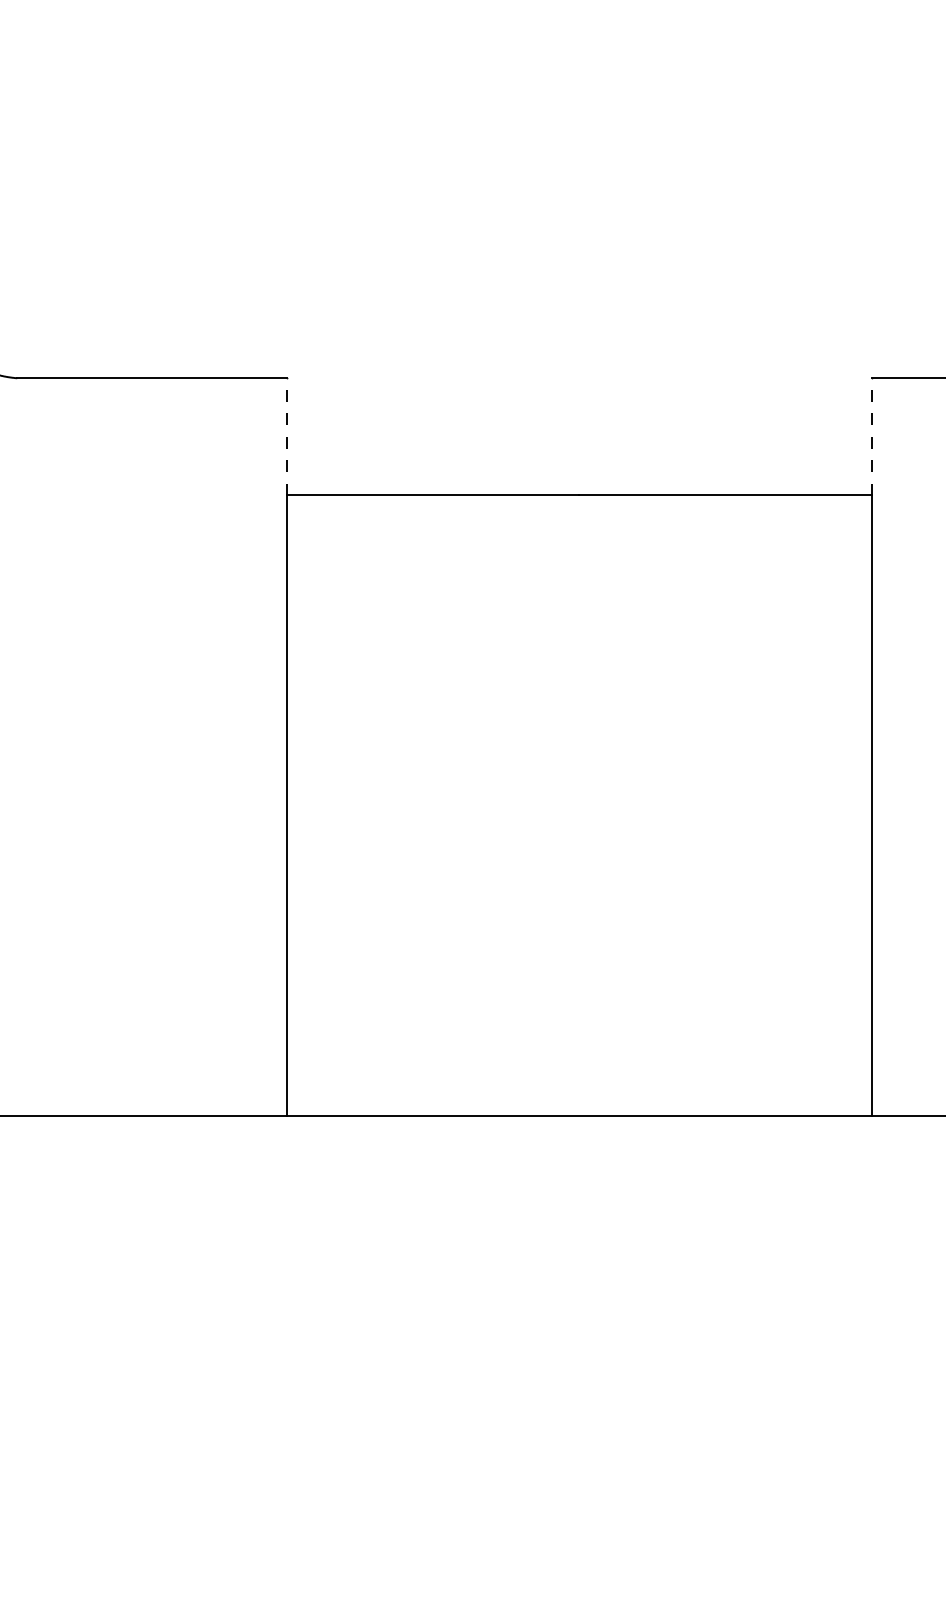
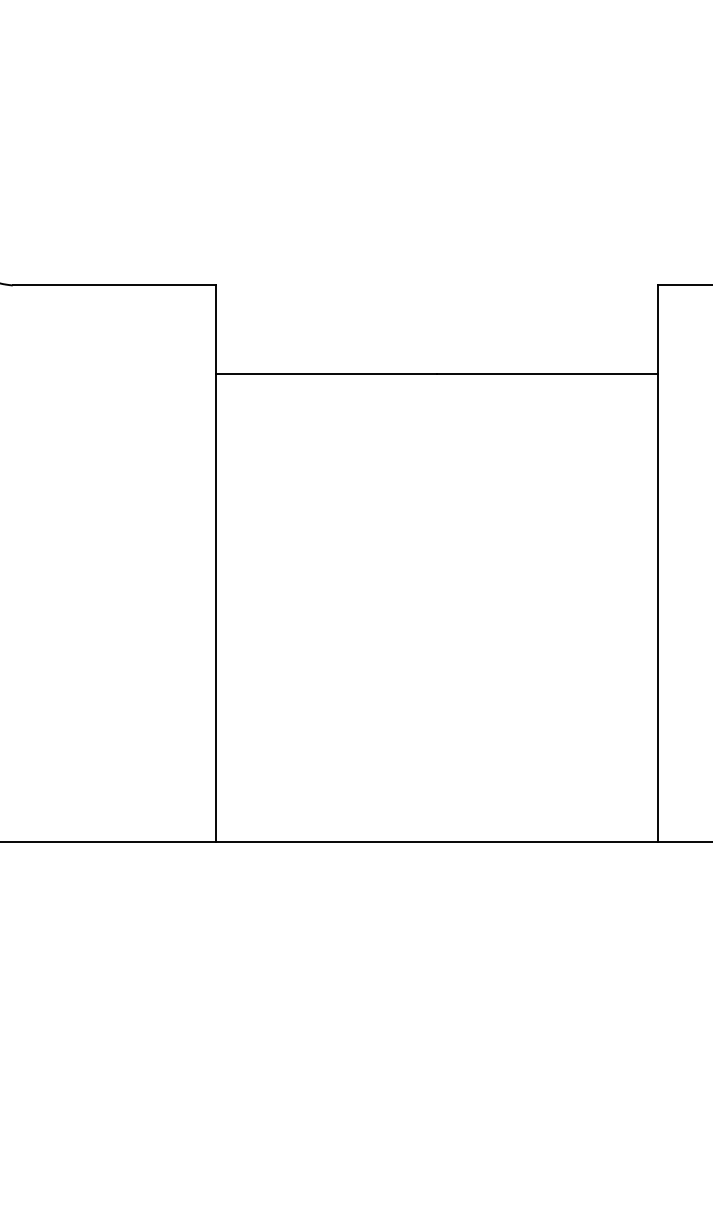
line: (286, 436) -> (215, 329), dashed -> solid
line: (872, 436) -> (657, 329), dashed -> solid

